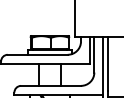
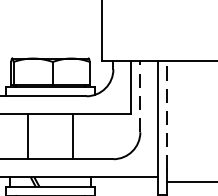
line: (94, 54) -> (140, 95), solid -> dashed
line: (107, 64) -> (166, 115), solid -> dashed

